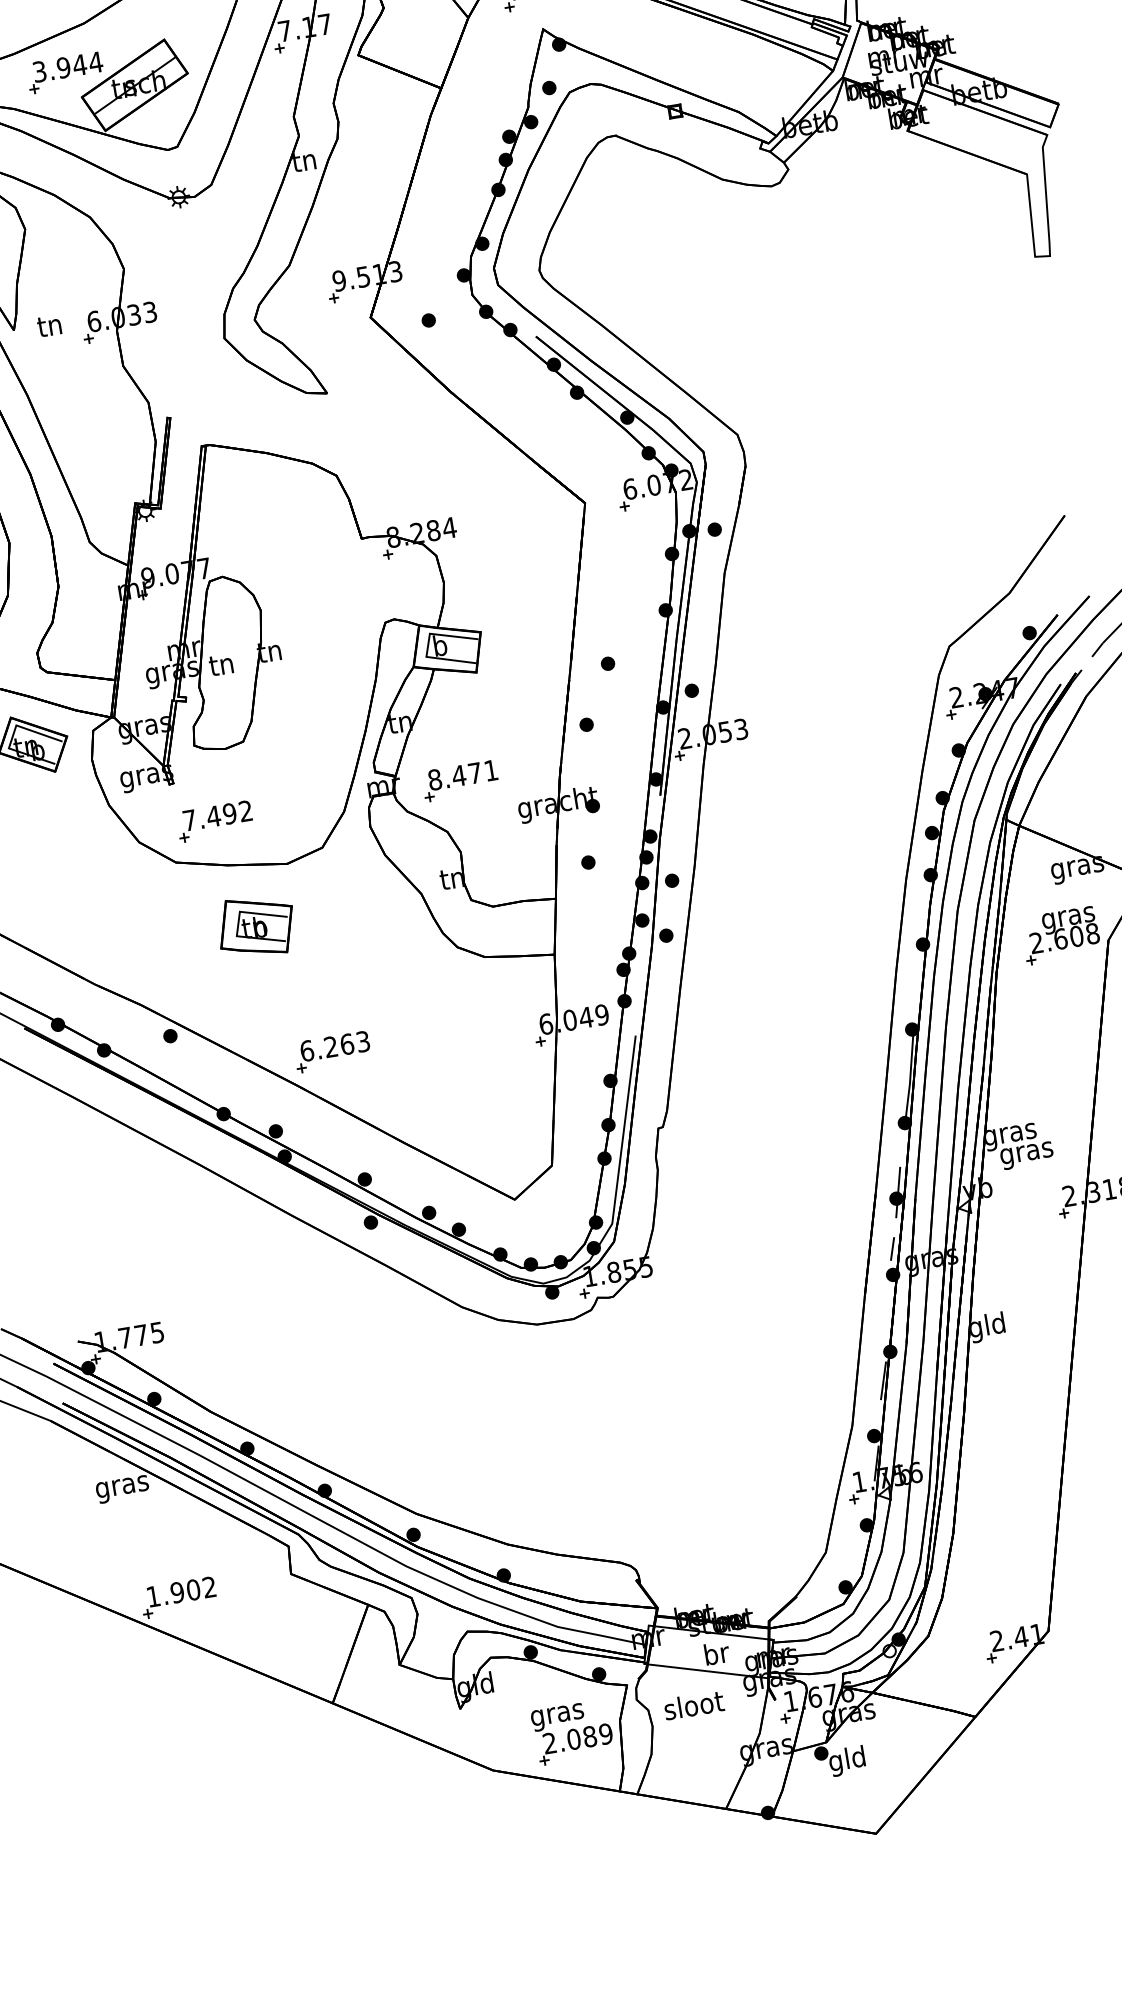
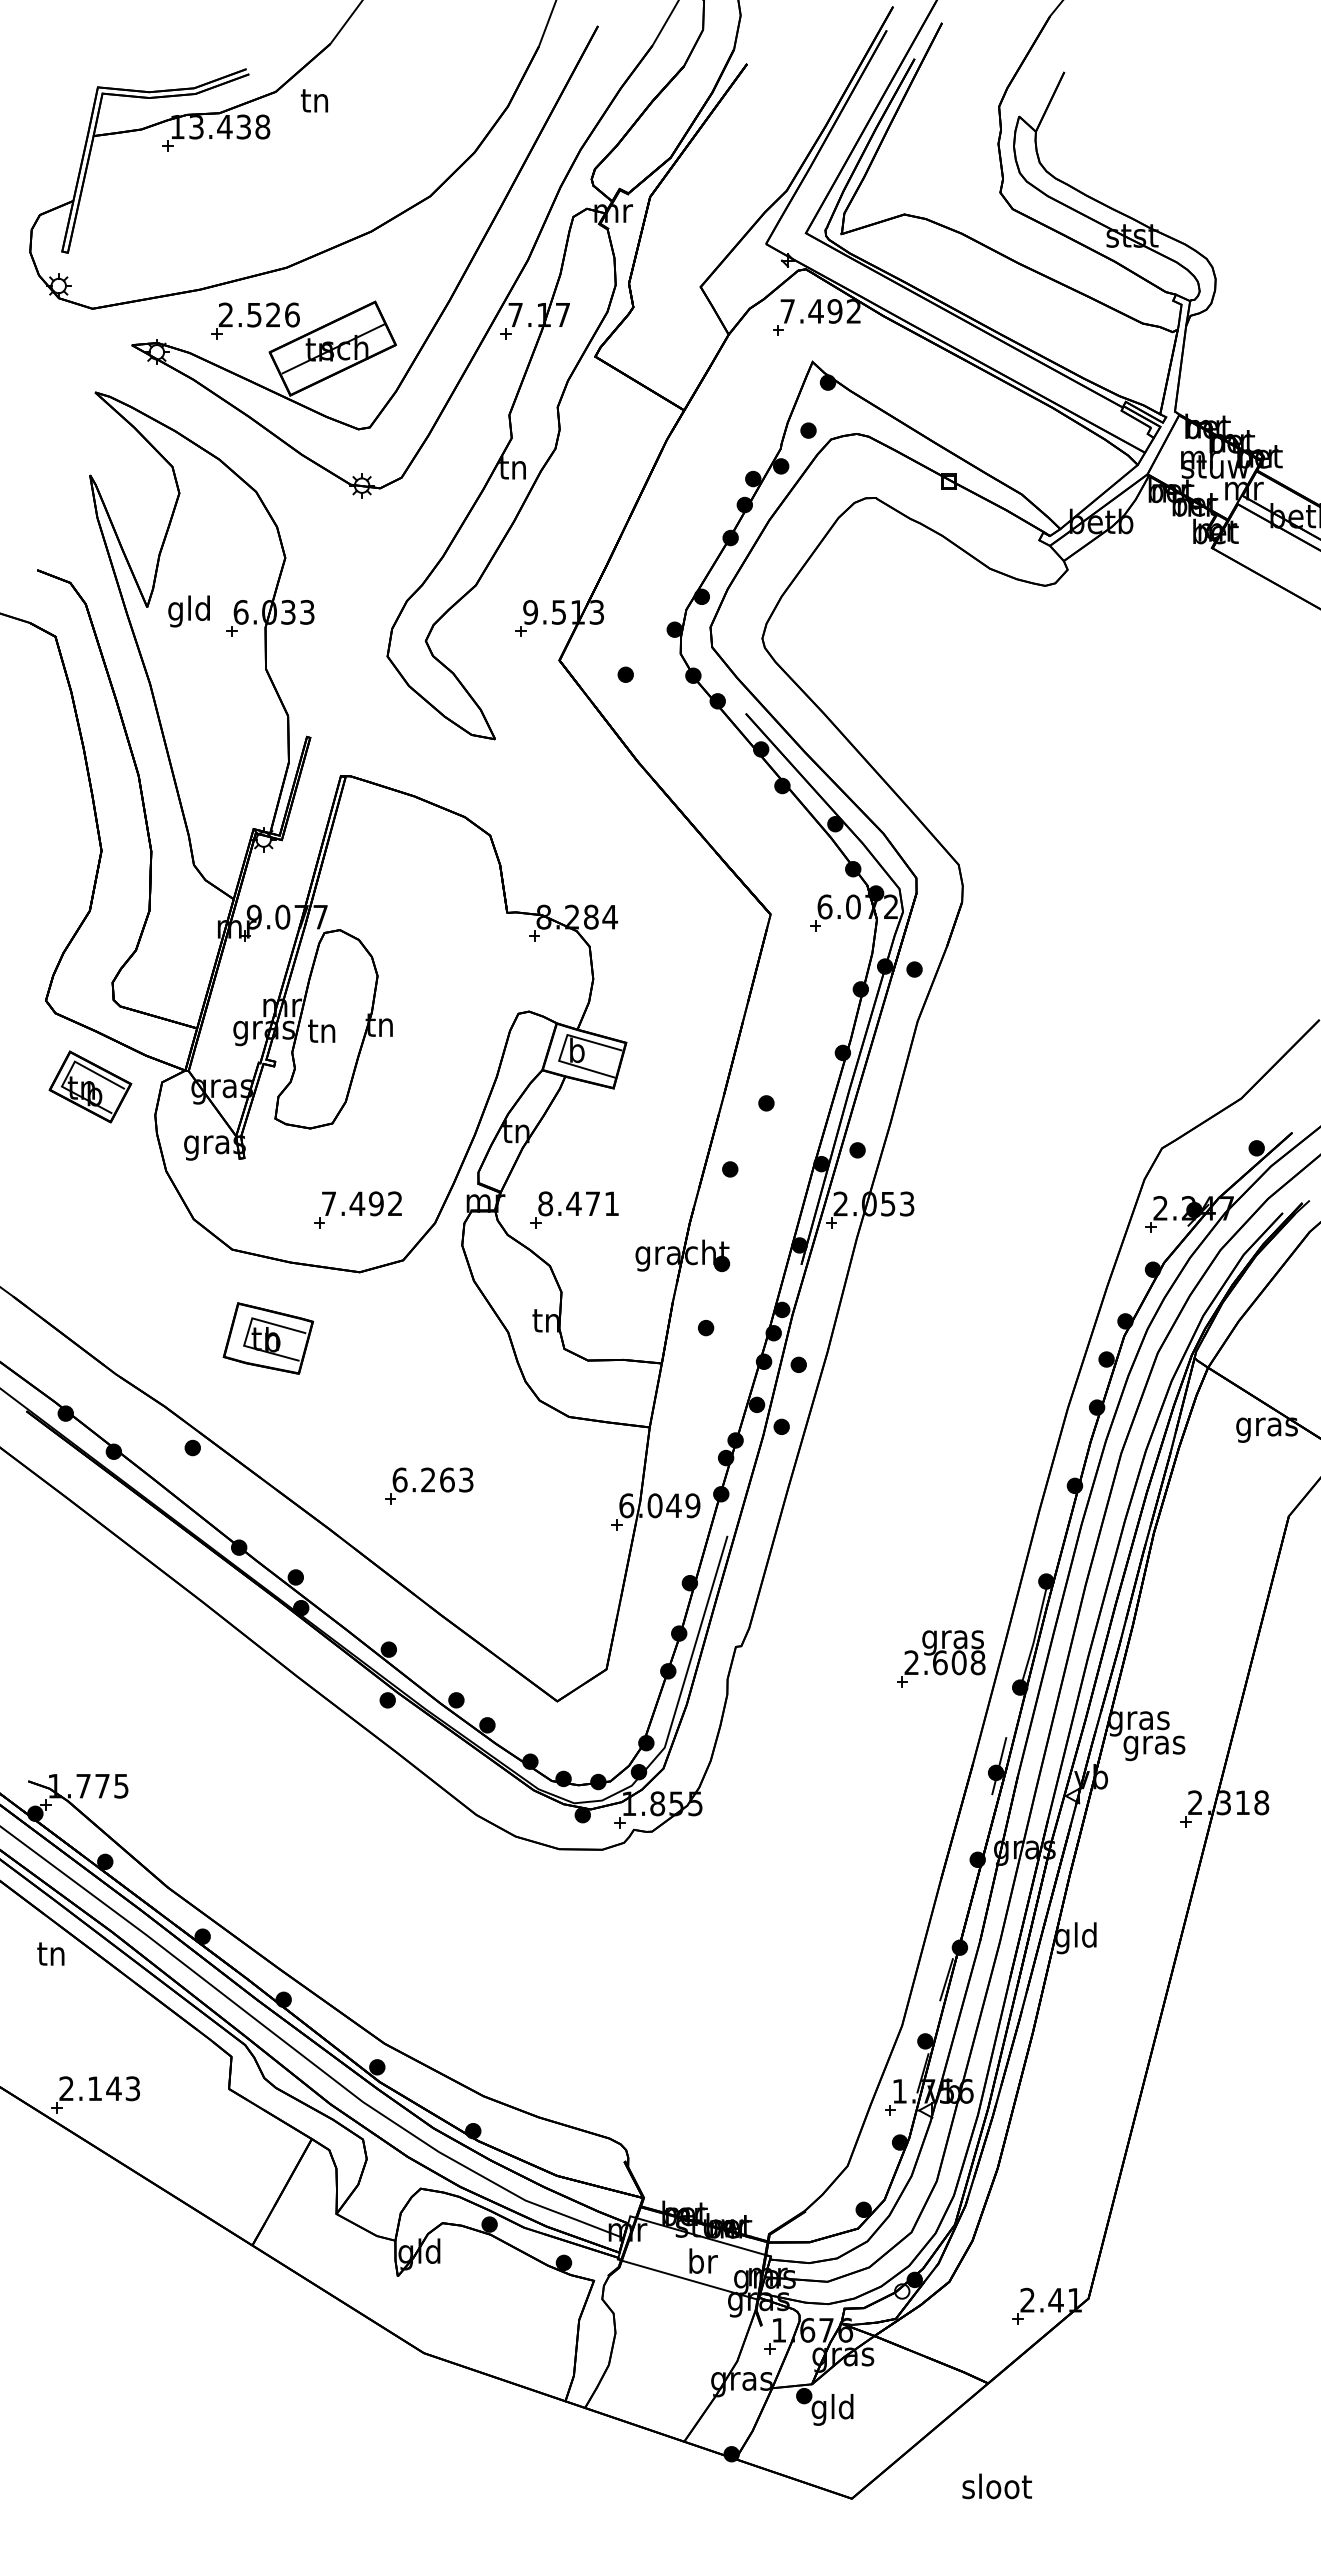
text: (67, 66) -> (259, 314), 3.944 -> 2.526
text: (49, 328) -> (188, 611), tn -> gld
part: (214, 821) -> (357, 1209), moved
part: (256, 926) -> (268, 1338), moved
part: (1061, 935) -> (941, 1658), moved
part: (332, 1051) -> (429, 1485), moved
line: (892, 1248) -> (981, 1829), removed
text: (122, 1487) -> (51, 1957), gras -> tn
text: (181, 1591) -> (99, 2088), 1.902 -> 2.143
text: (693, 1705) -> (996, 2486), moved
part: (572, 1732) -> (522, 2324), removed

